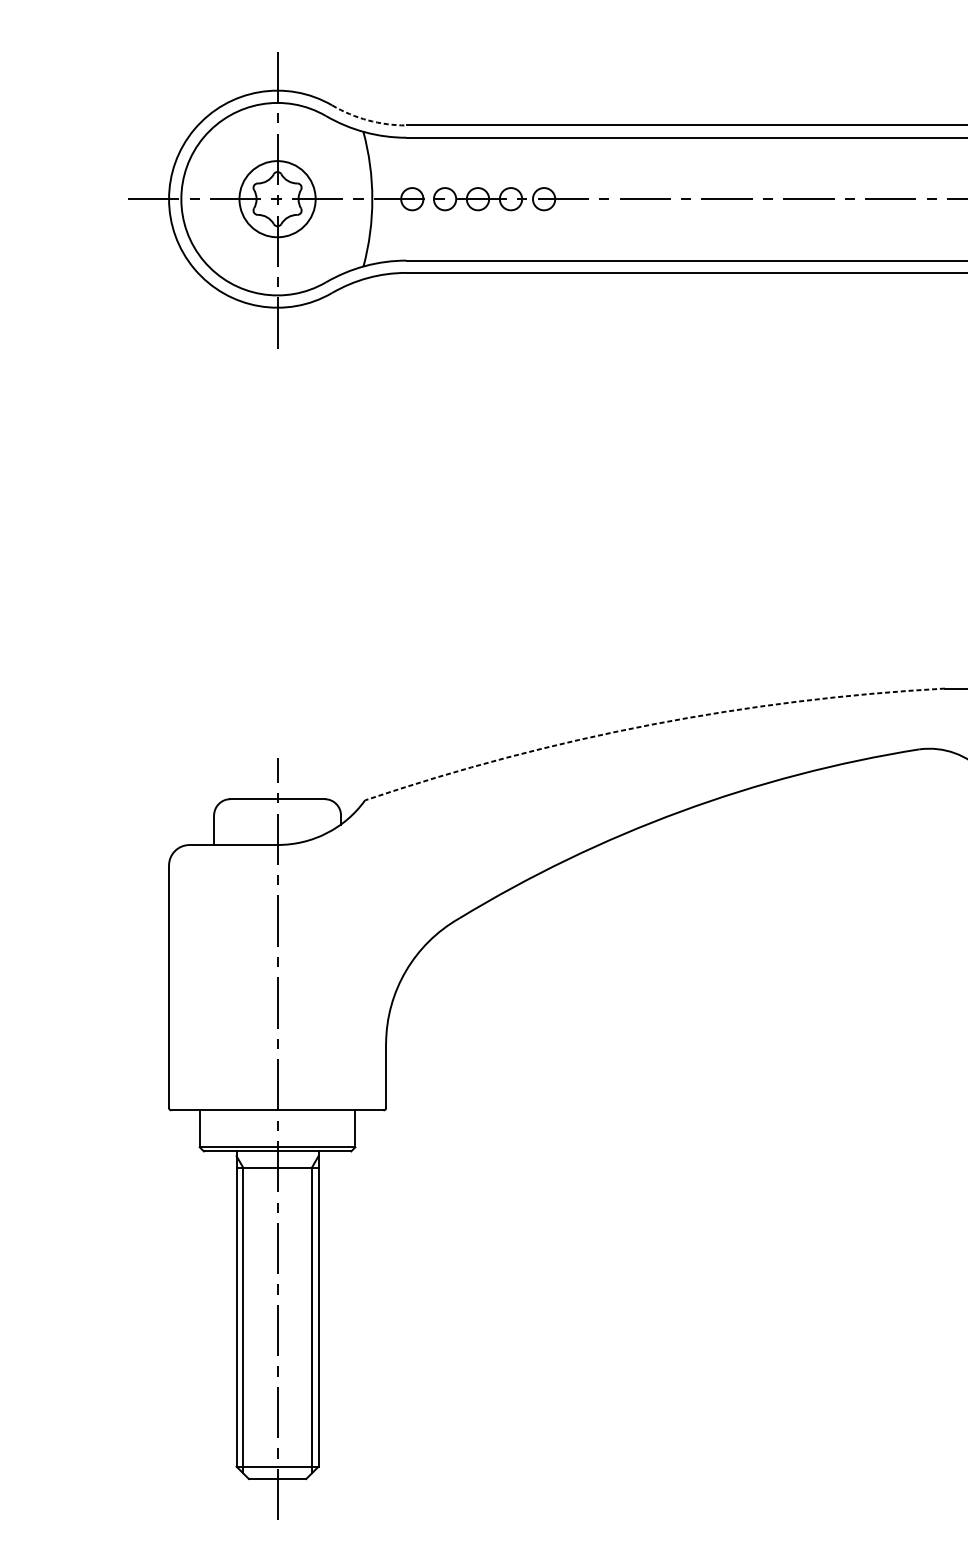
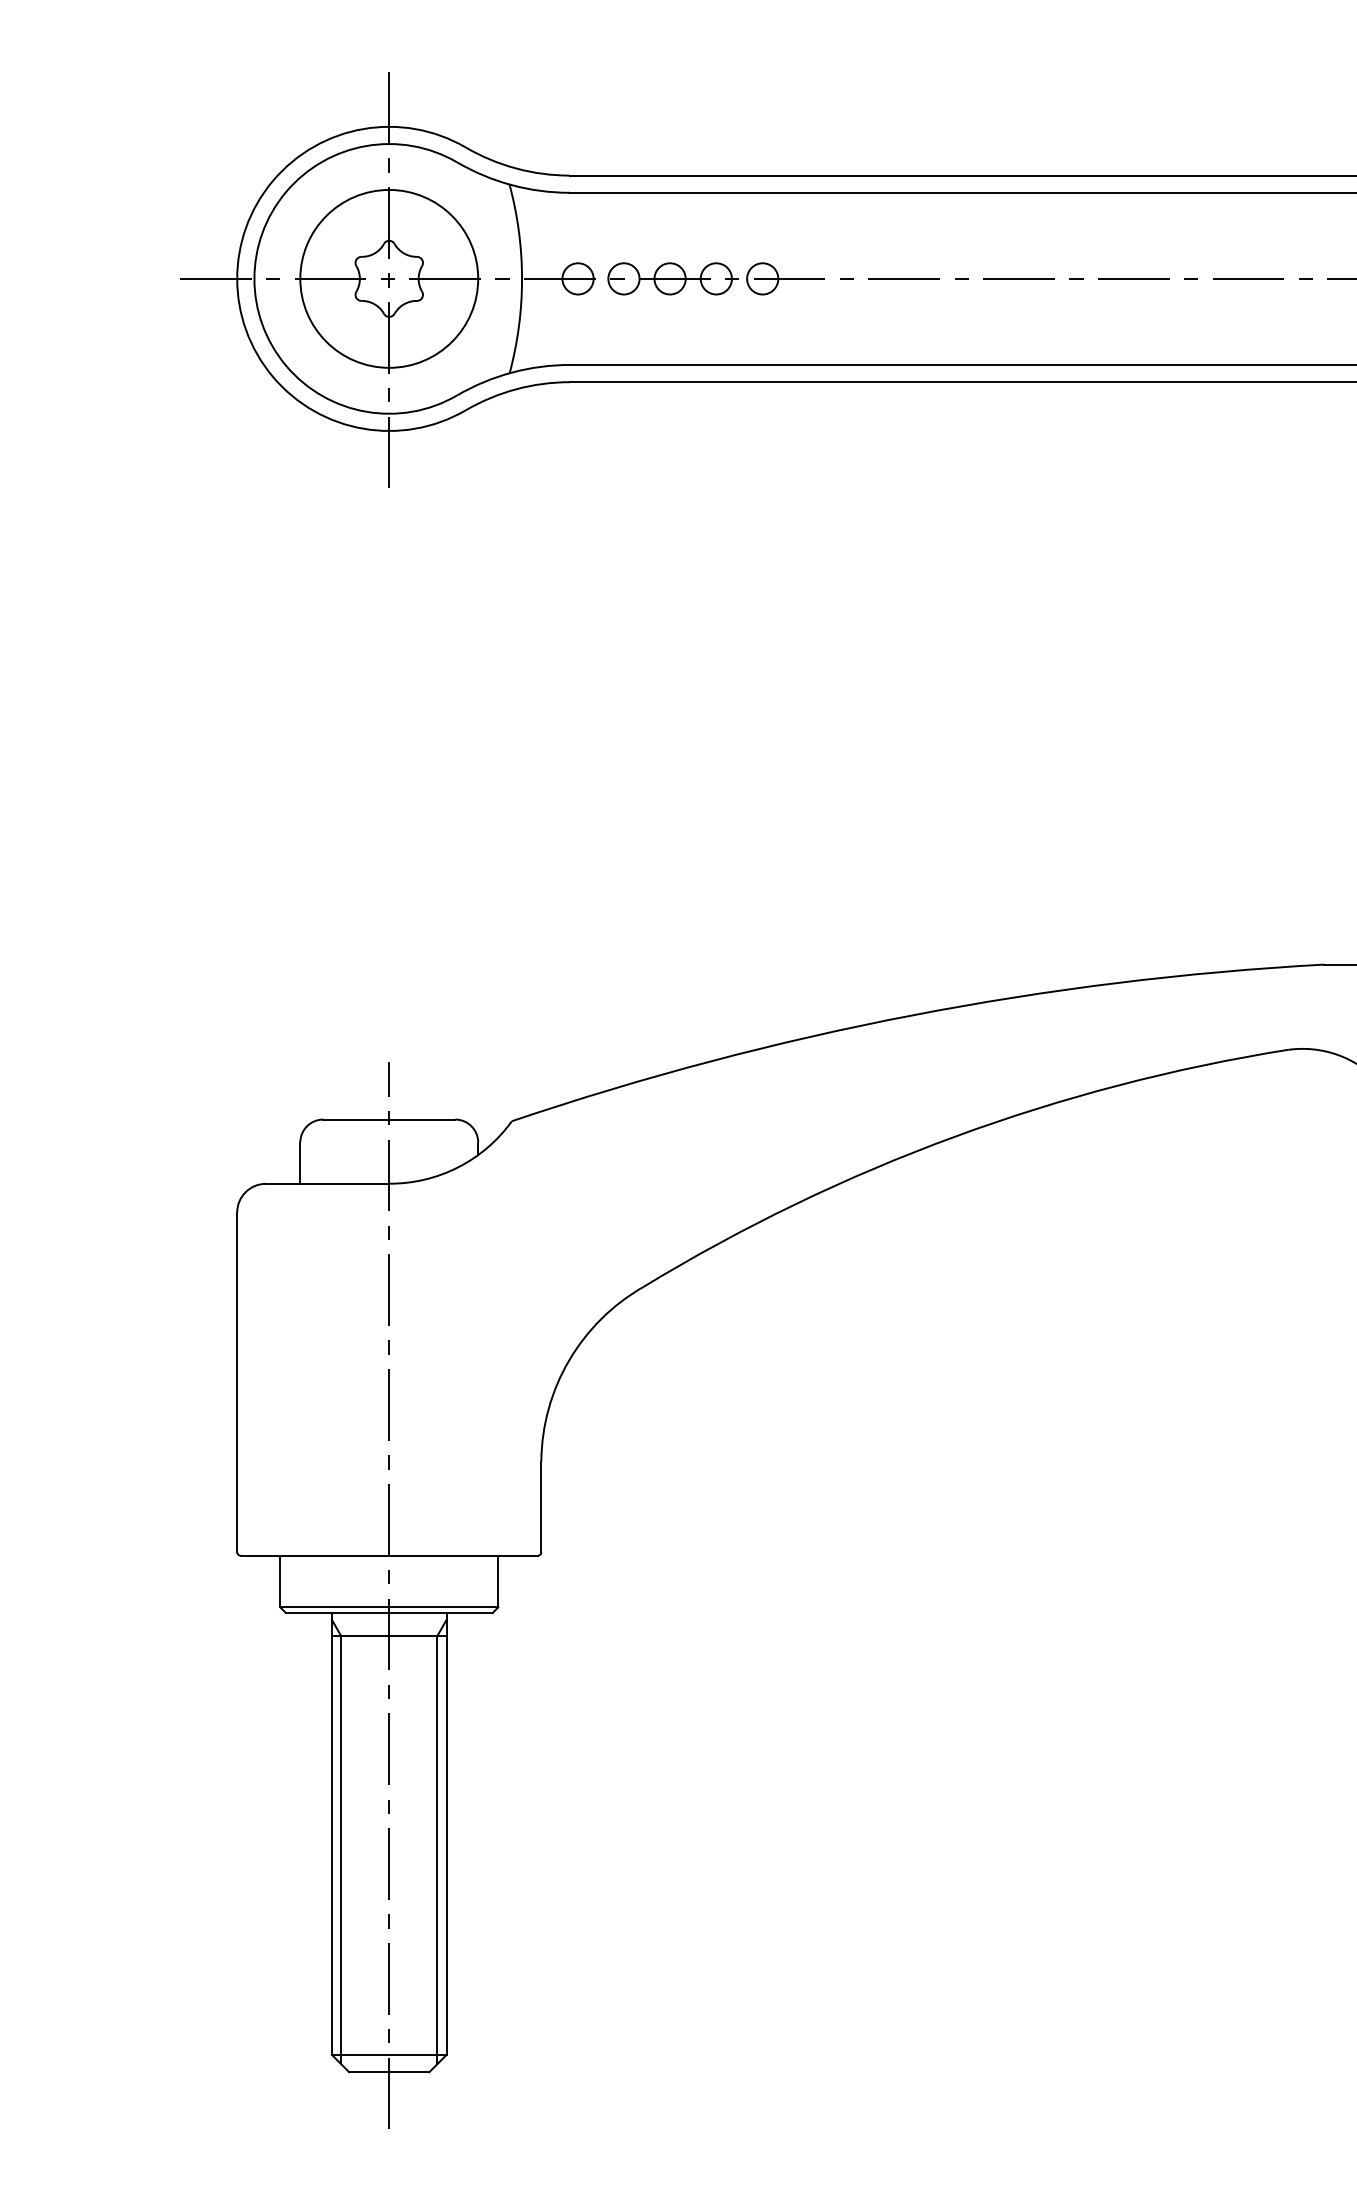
arc: (368, 120) -> (516, 168), dashed -> solid
circle: (277, 198) -> (389, 278), size x1.67
arc: (651, 724) -> (912, 1015), dashed -> solid

